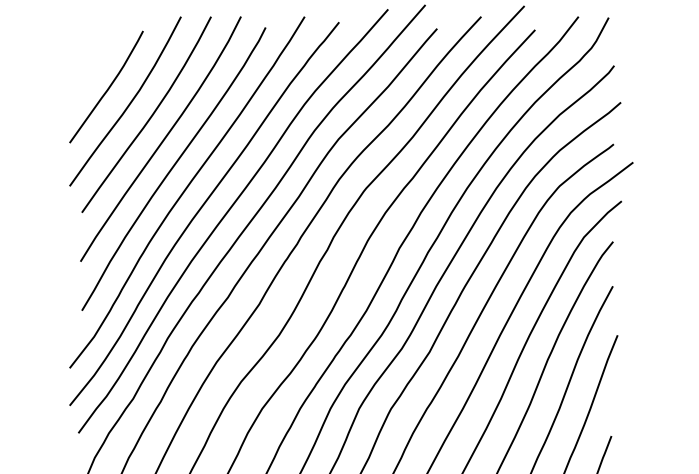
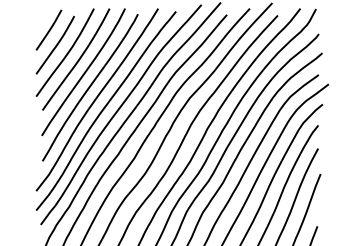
line: (95, 56) -> (49, 29), added

